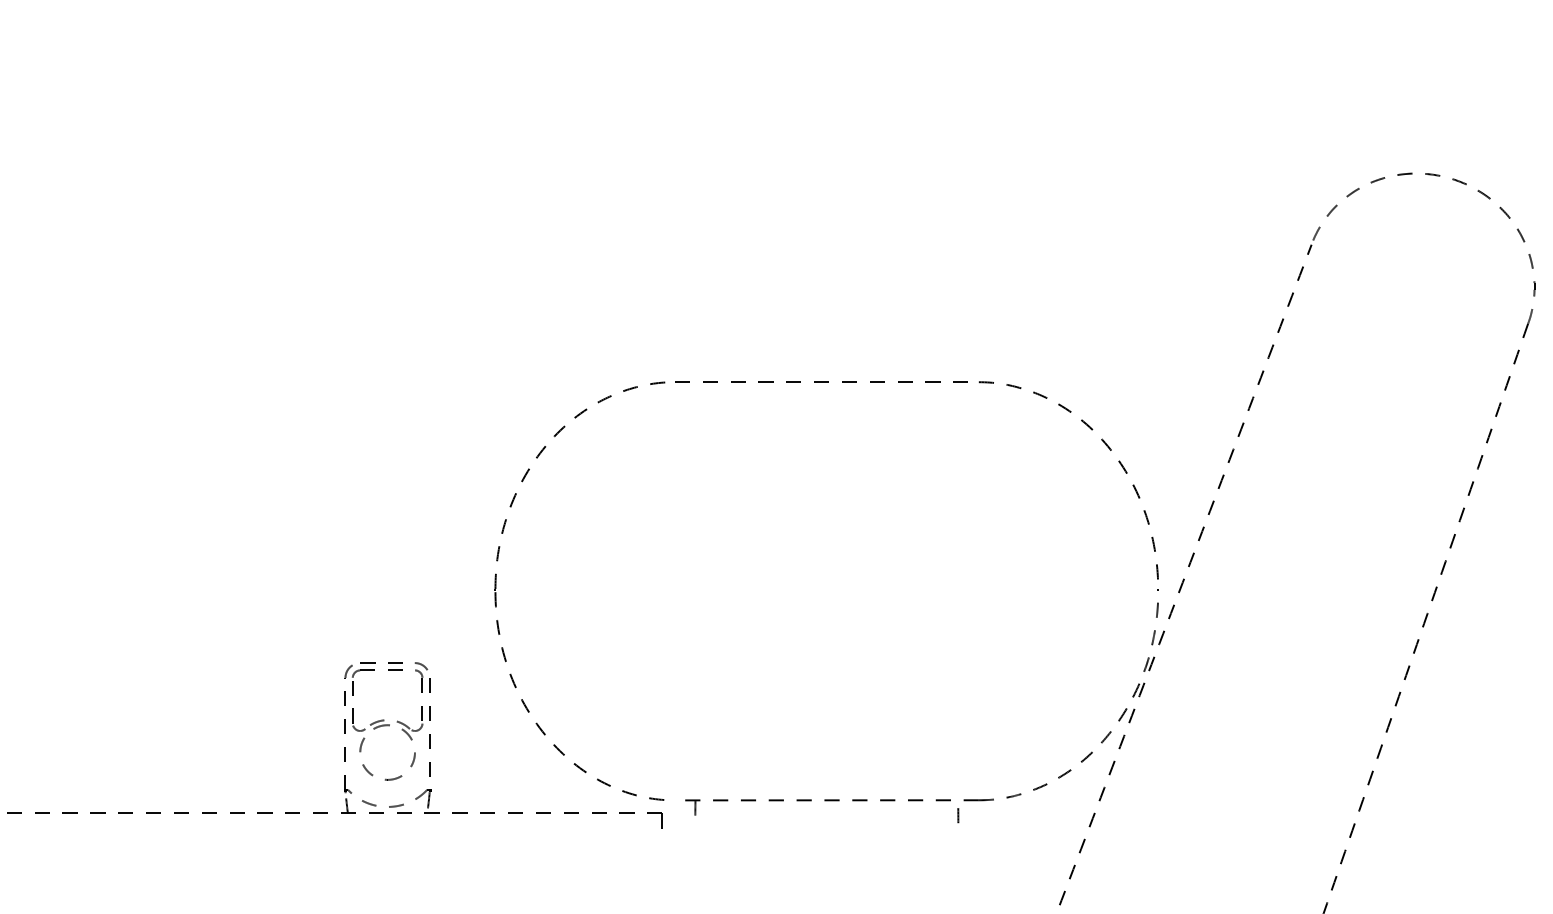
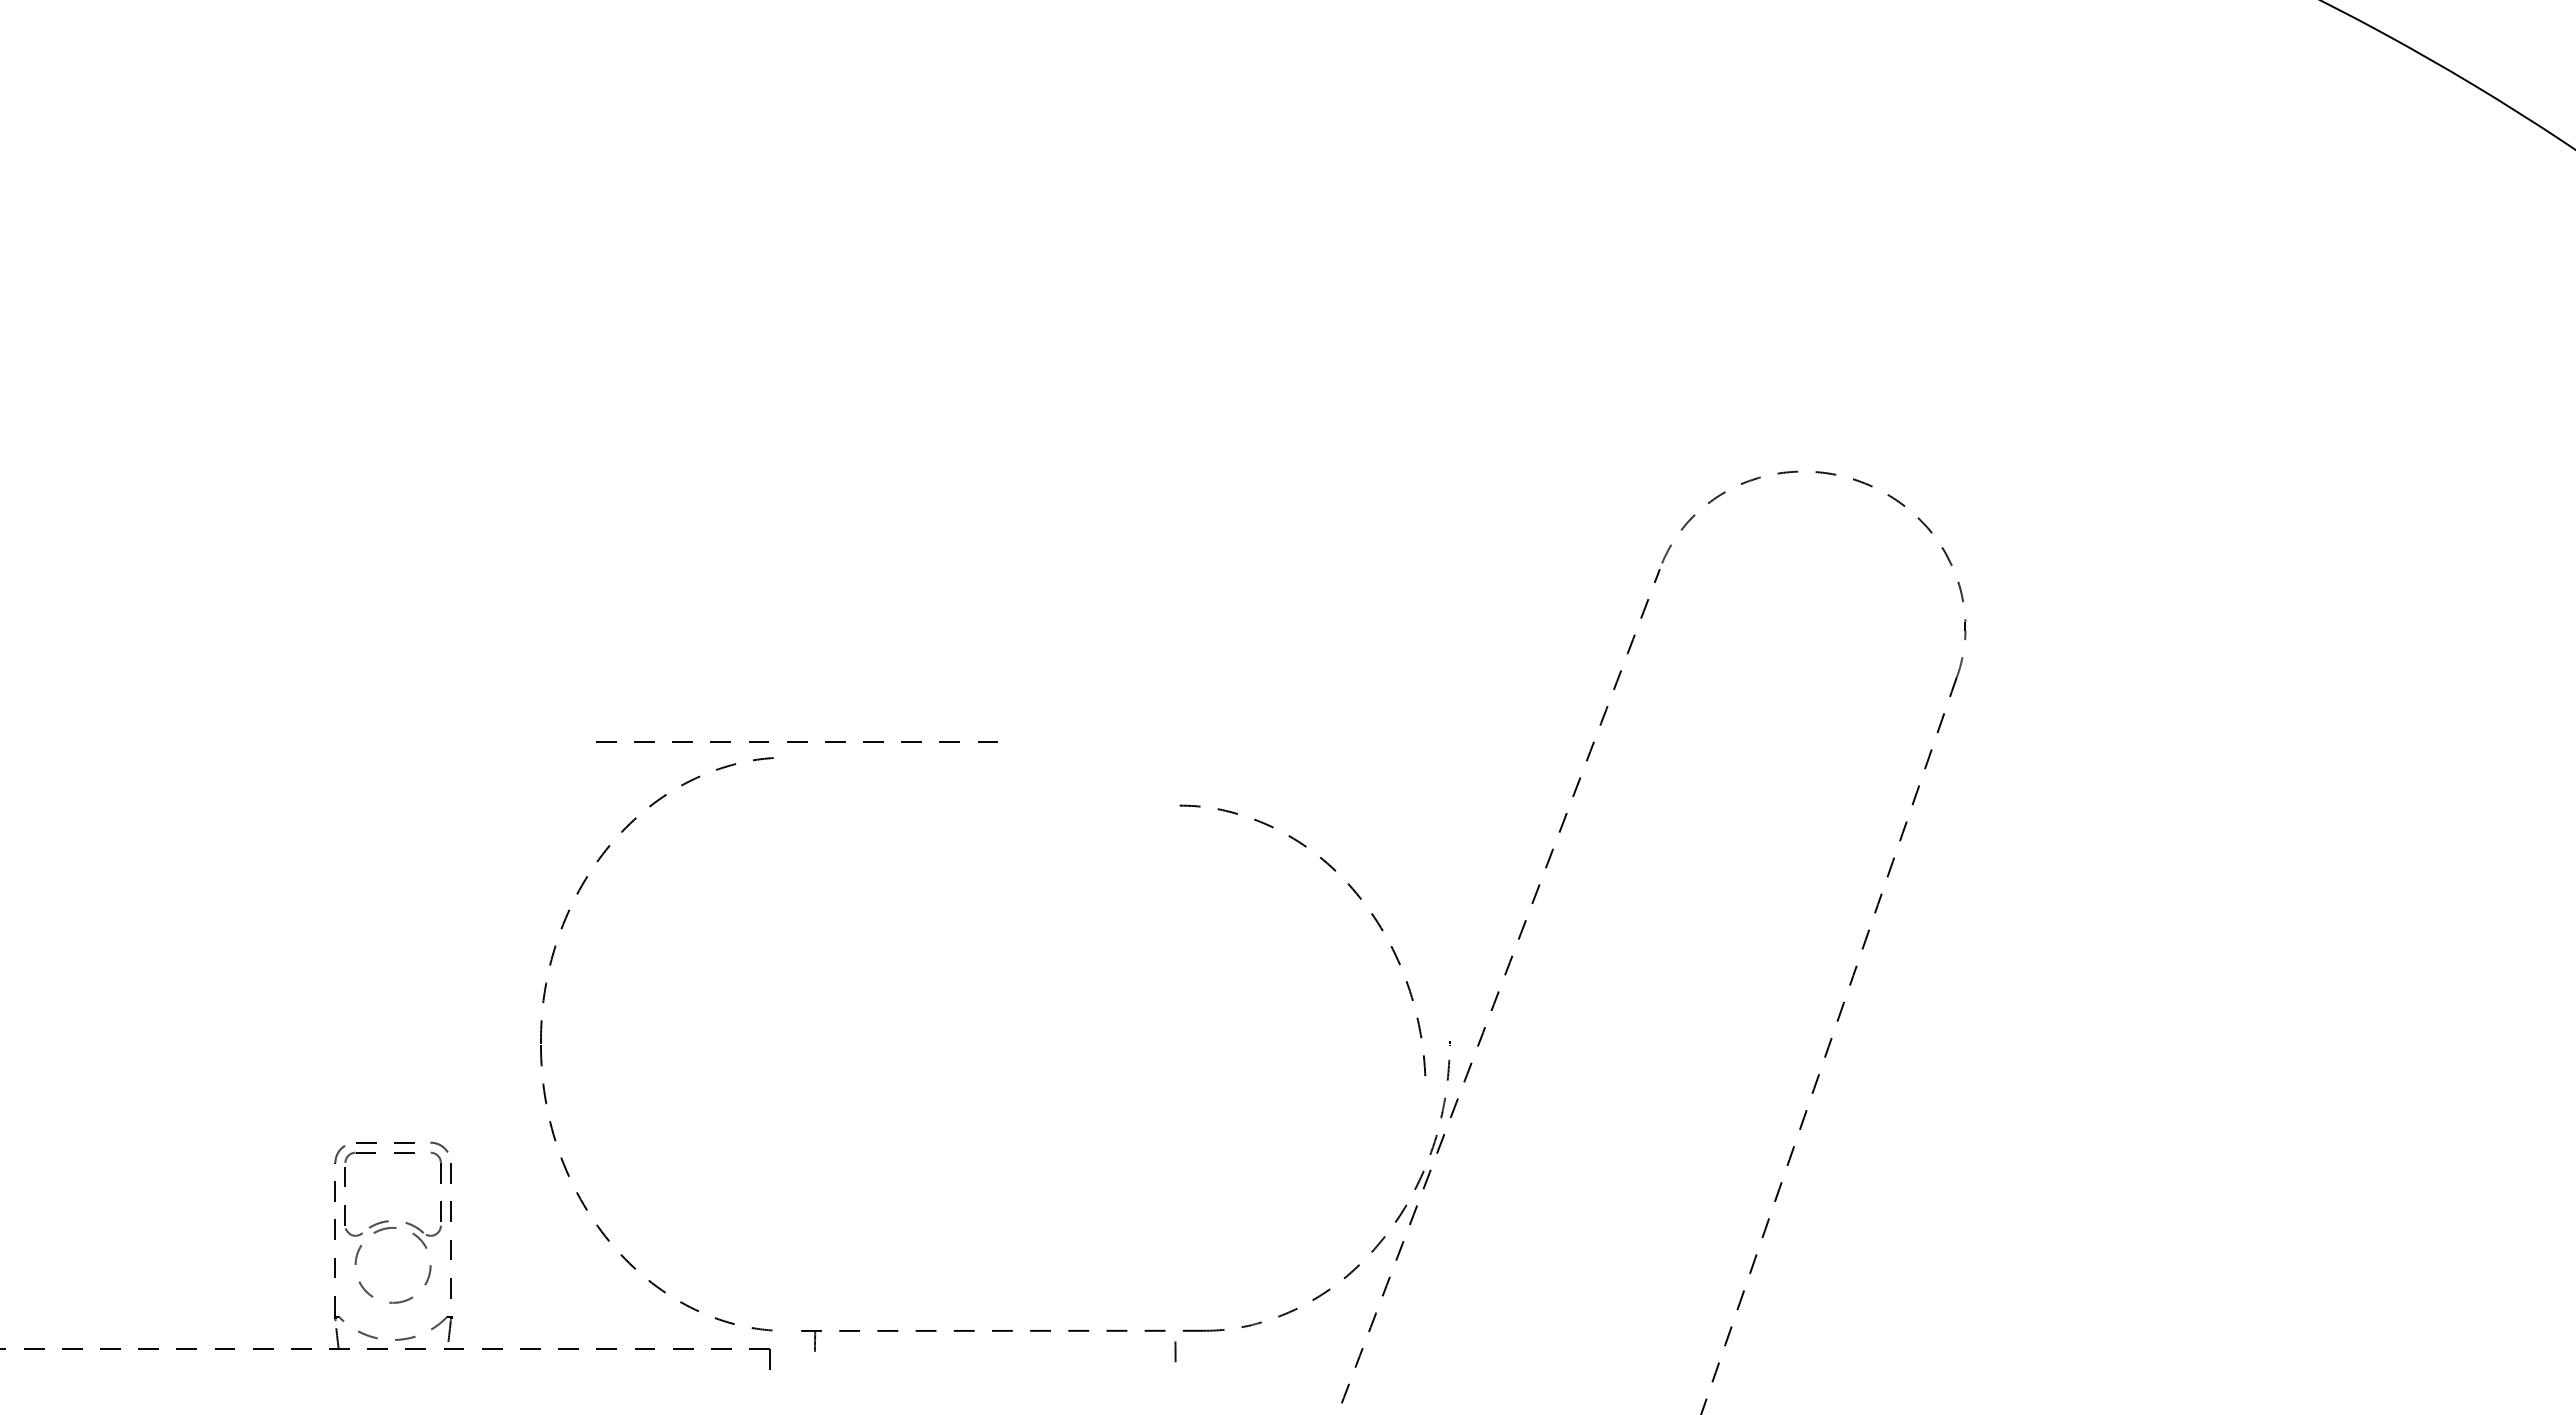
curve: (821, 382) -> (796, 741), moved
curve: (1108, 448) -> (1357, 896), moved

